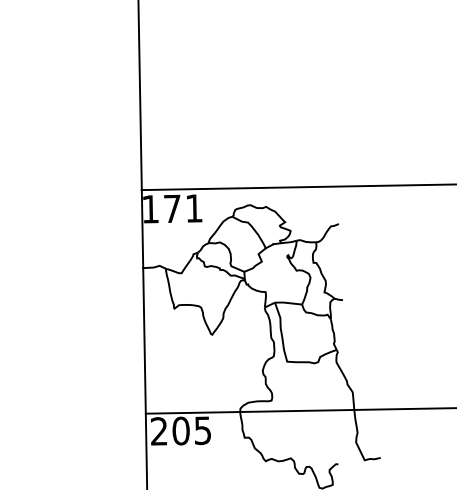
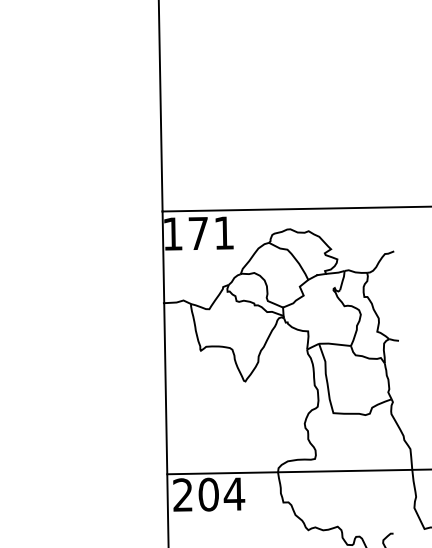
text: (202, 430) -> (233, 494), 205 -> 204

